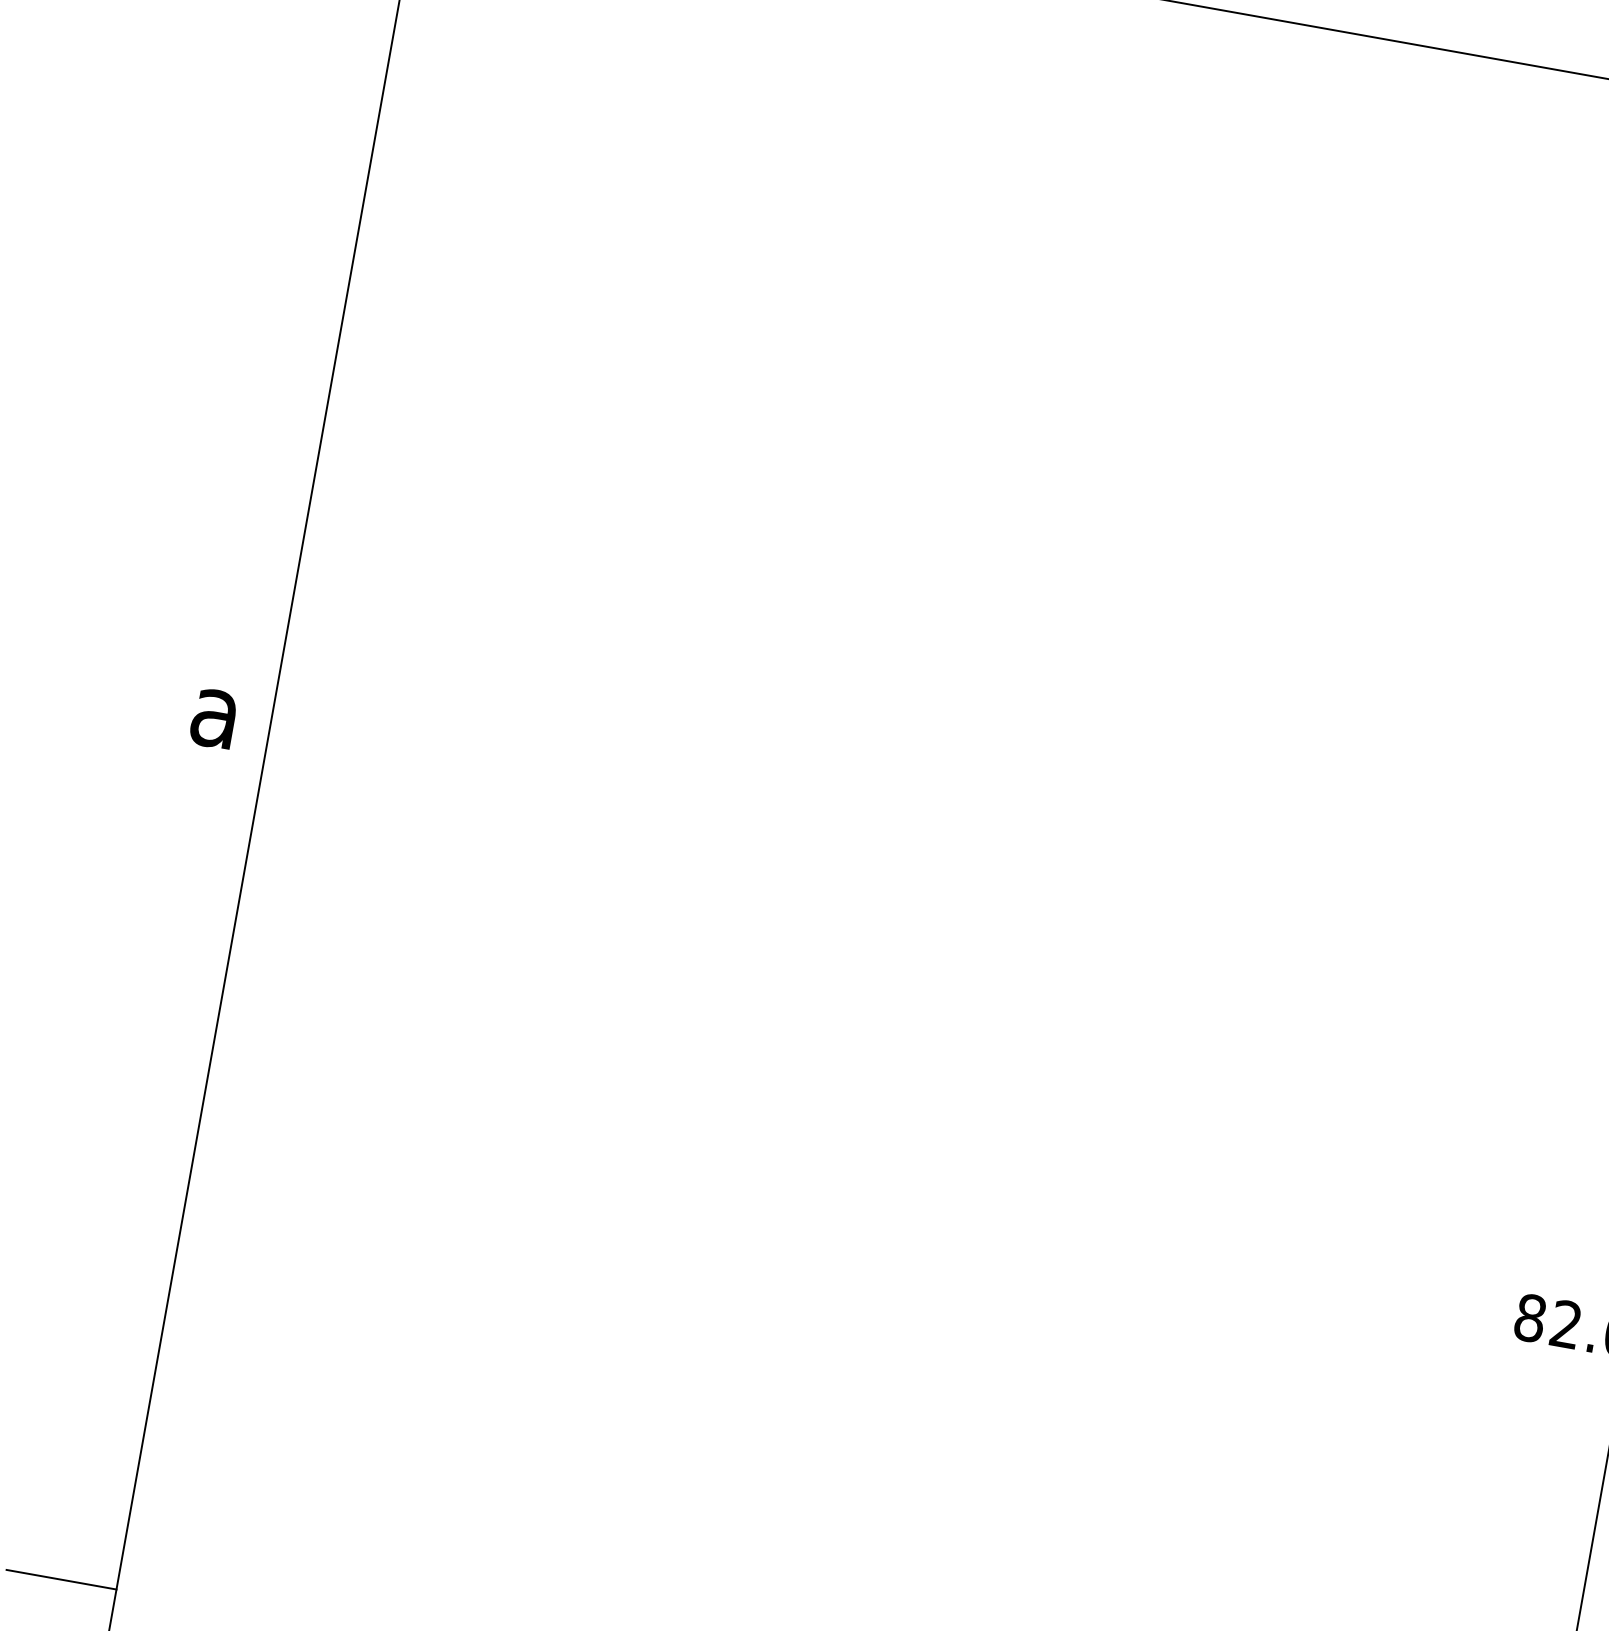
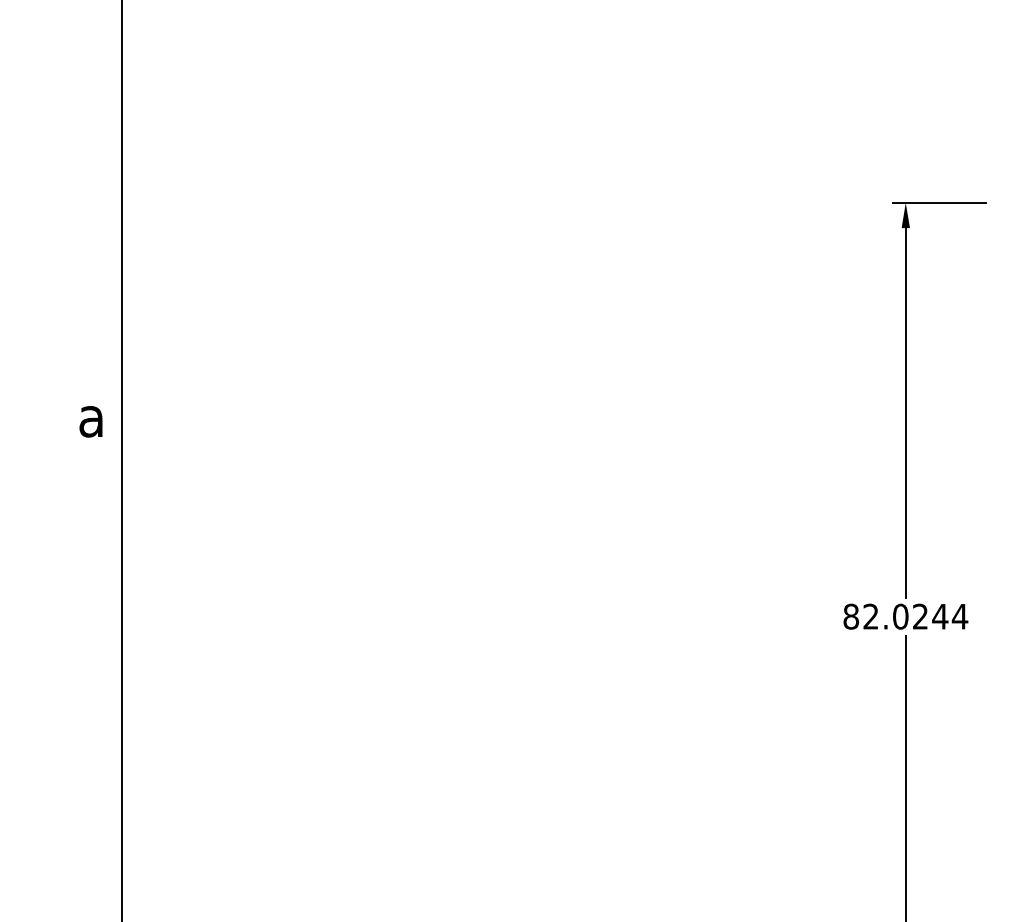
line: (61, 1580) -> (91, 896), removed

